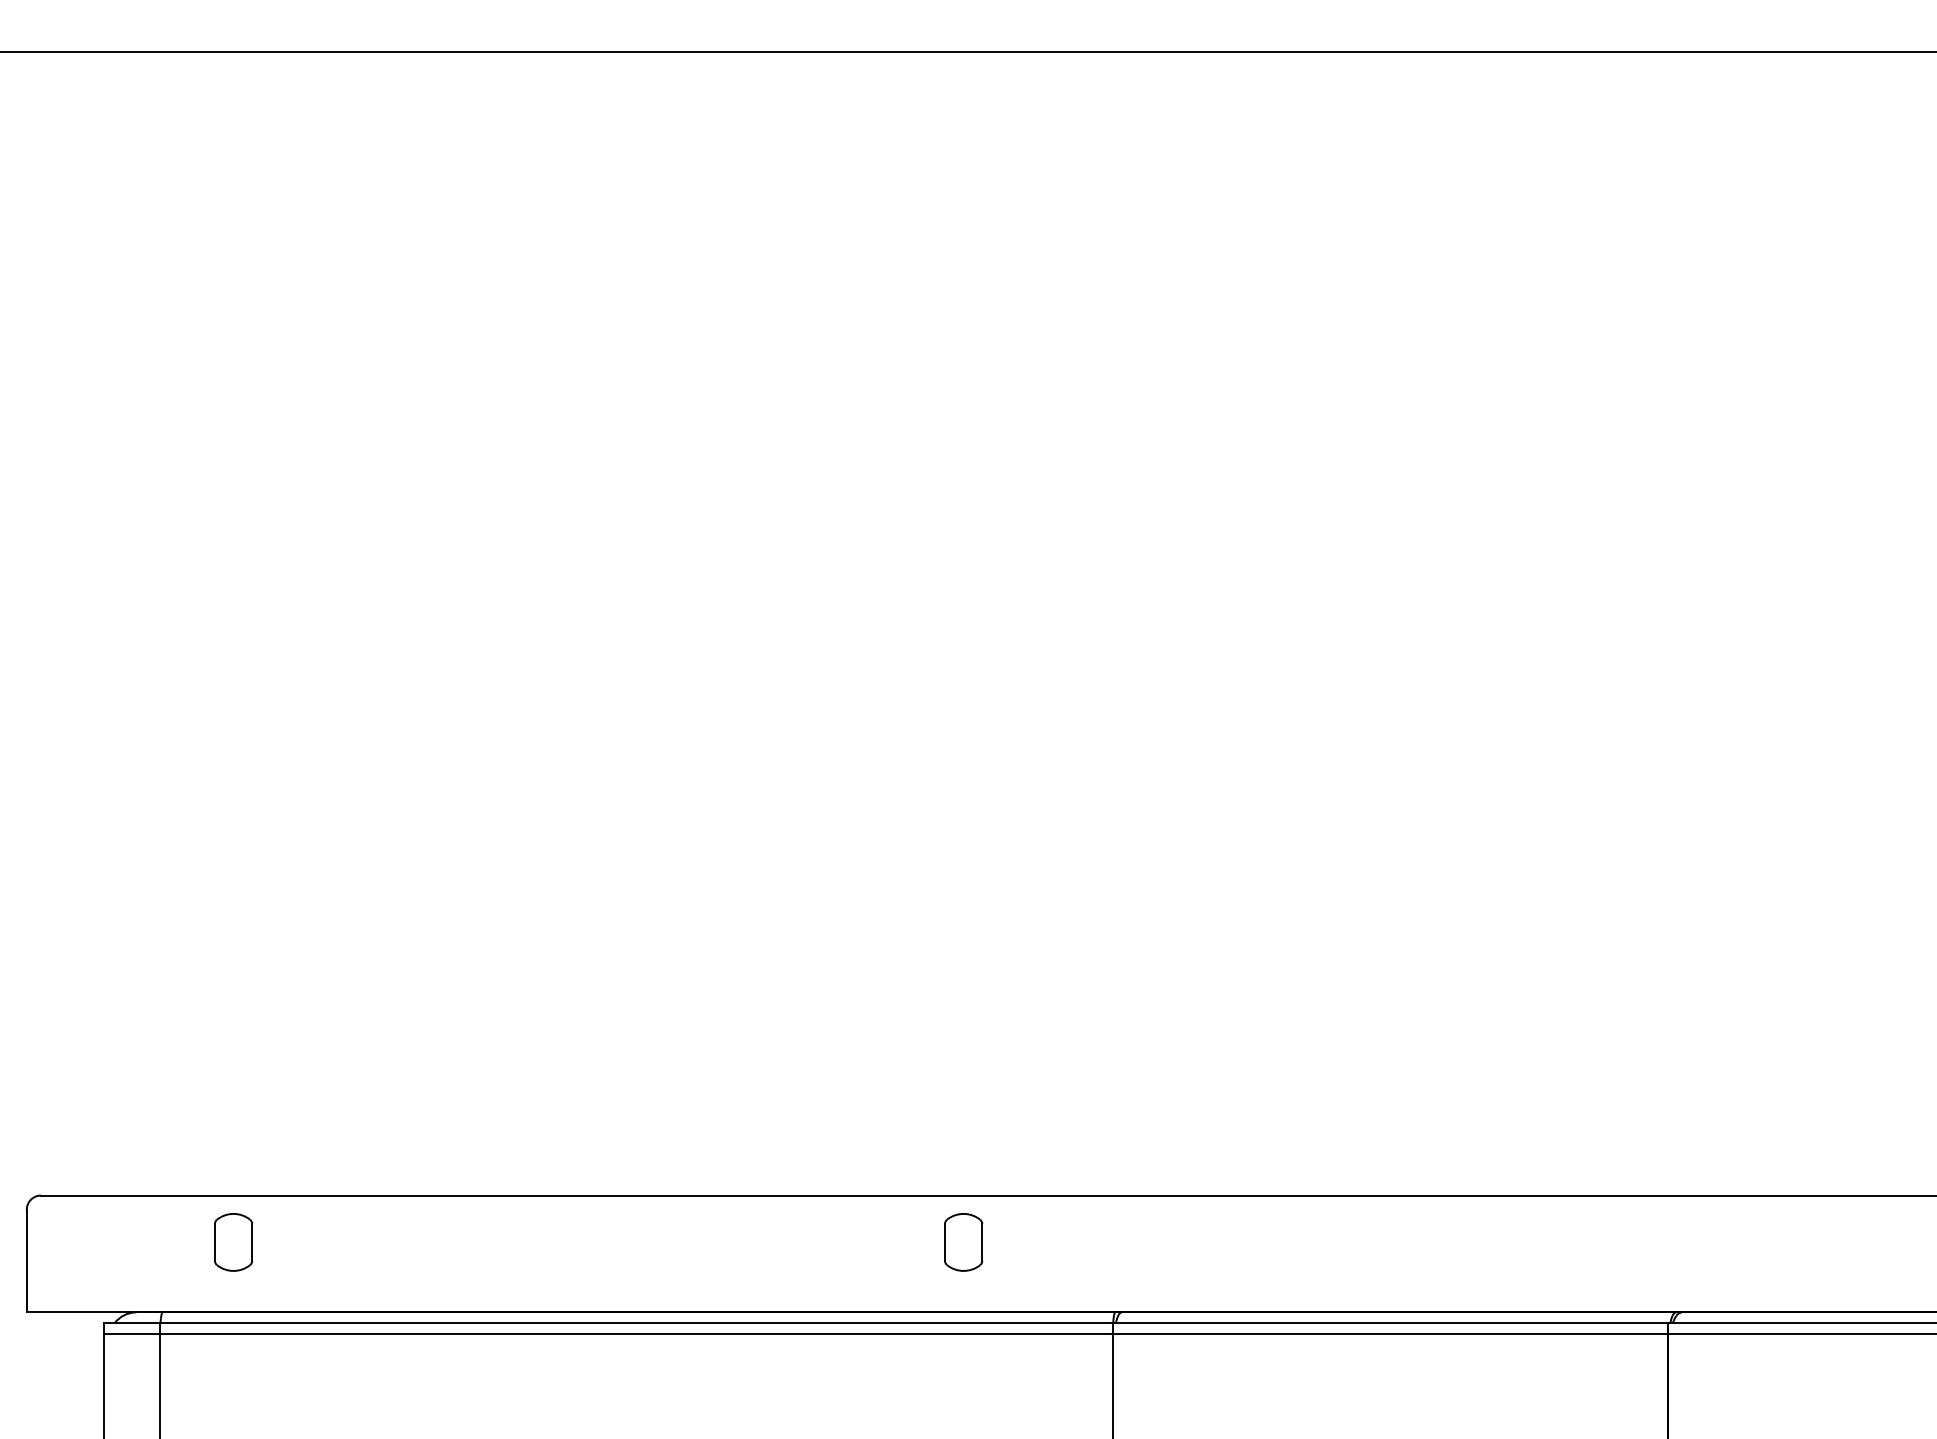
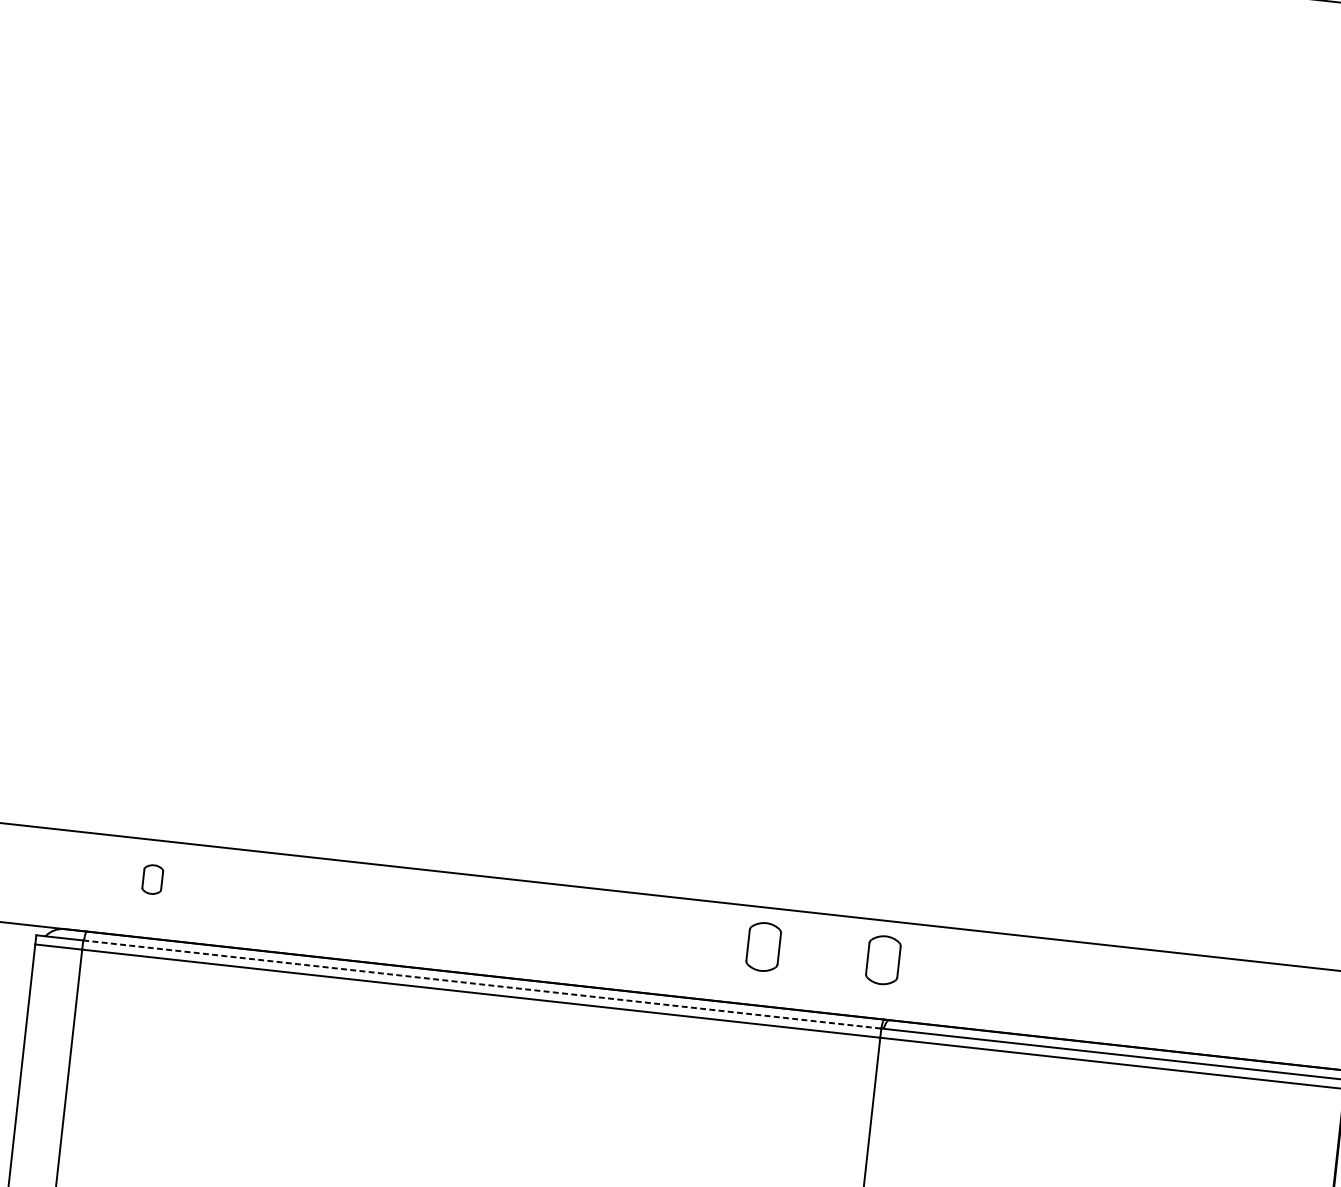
part: (233, 1242) -> (152, 879), size x0.6
part: (1106, 1242) -> (883, 960), added
line: (636, 1323) -> (482, 984), solid -> dashed

